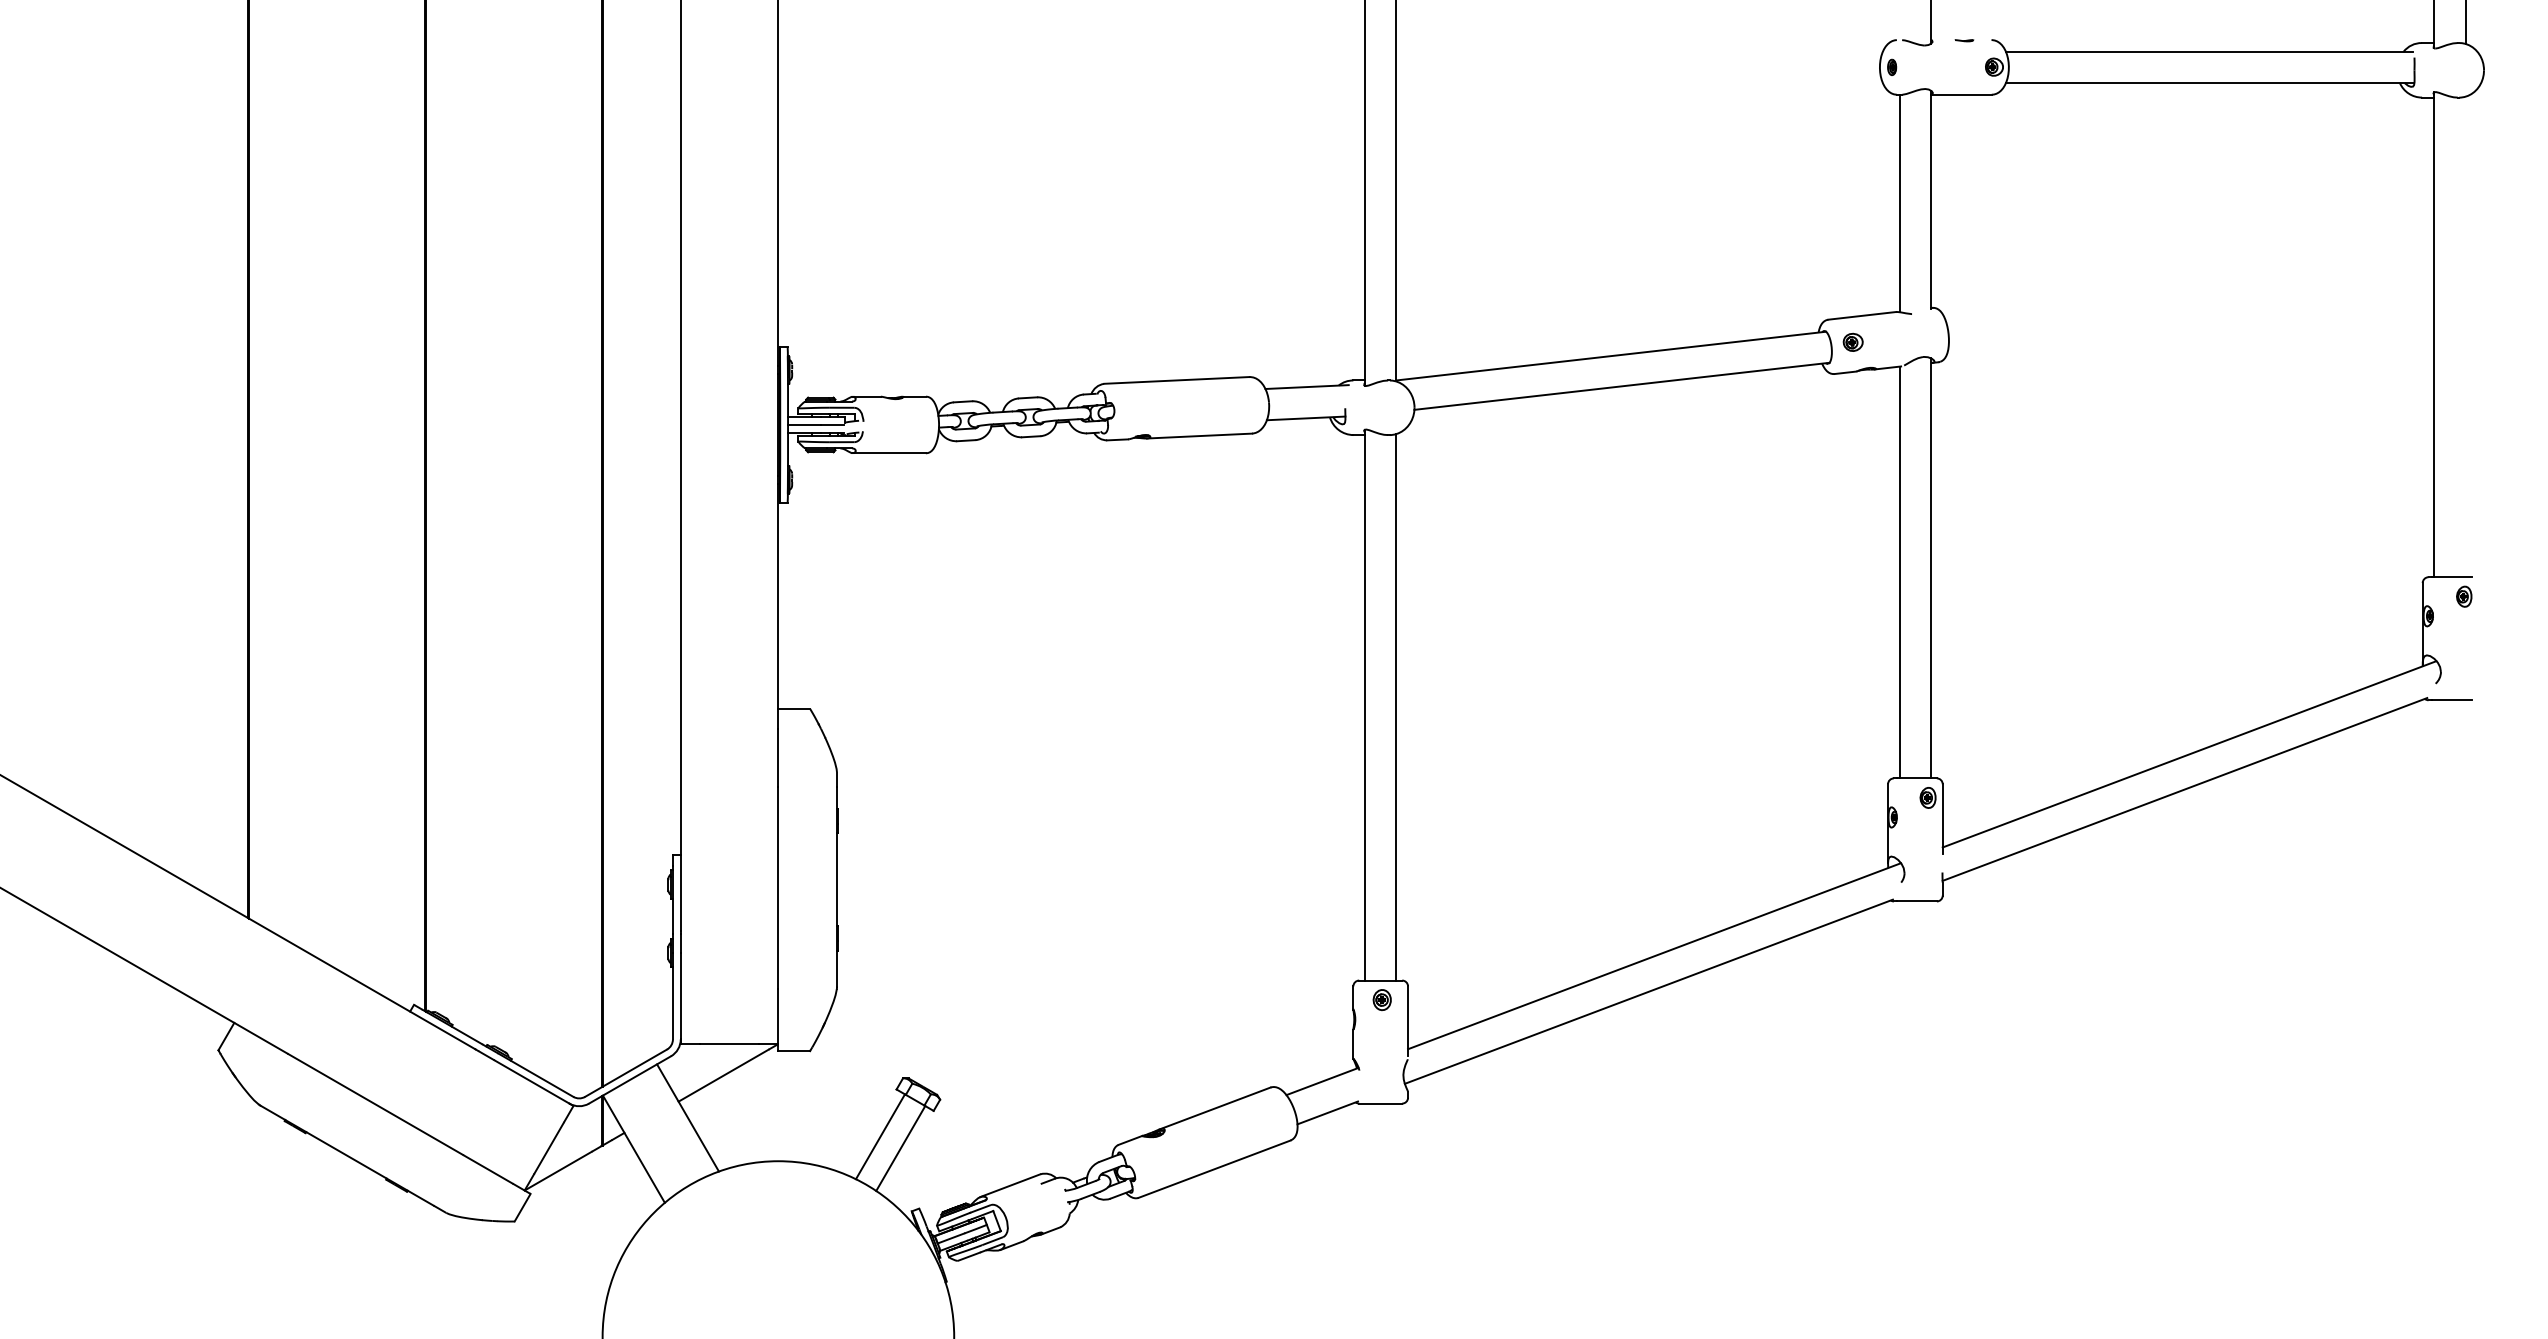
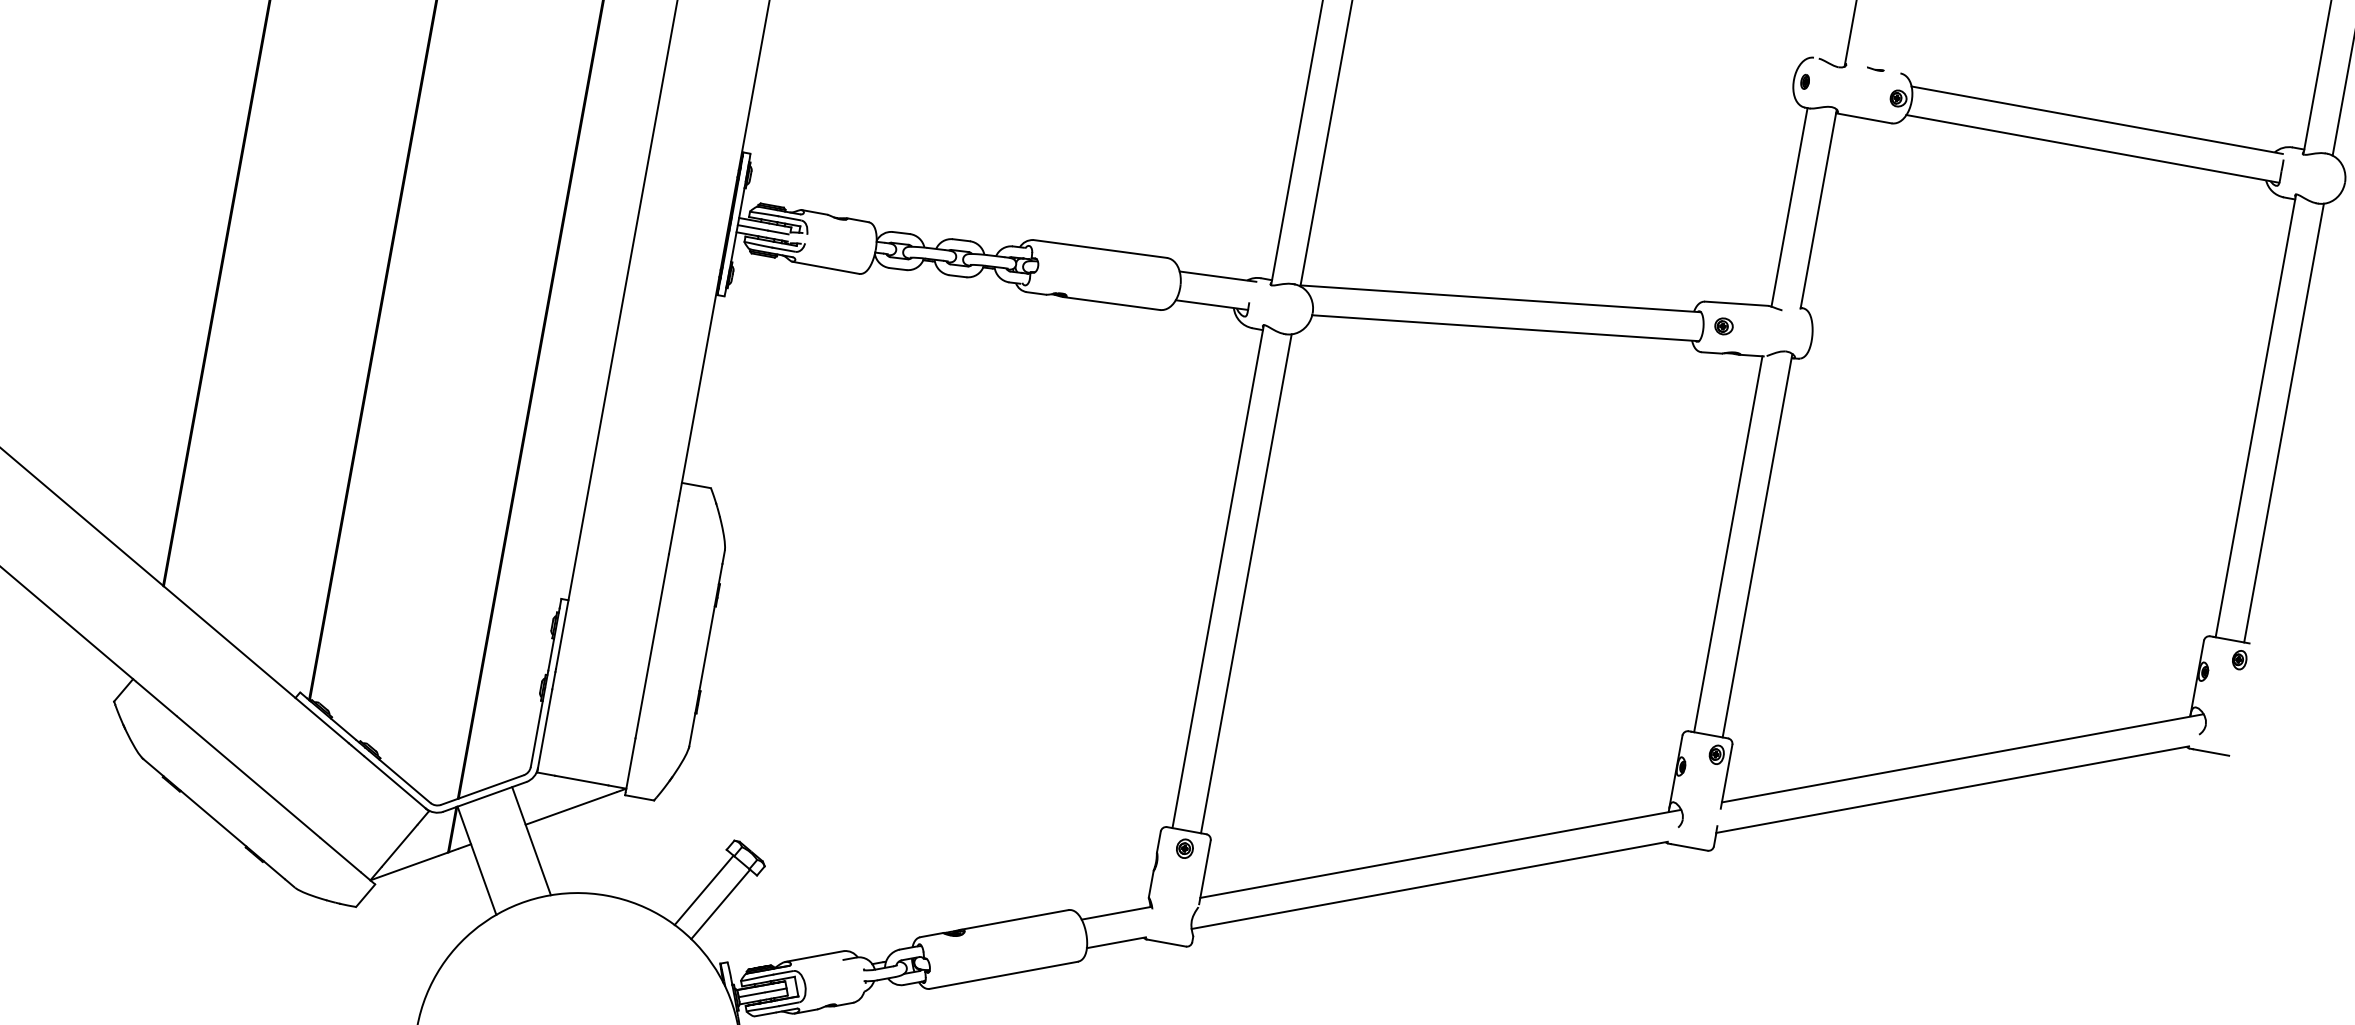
line: (2465, 336) -> (2283, 422), added

